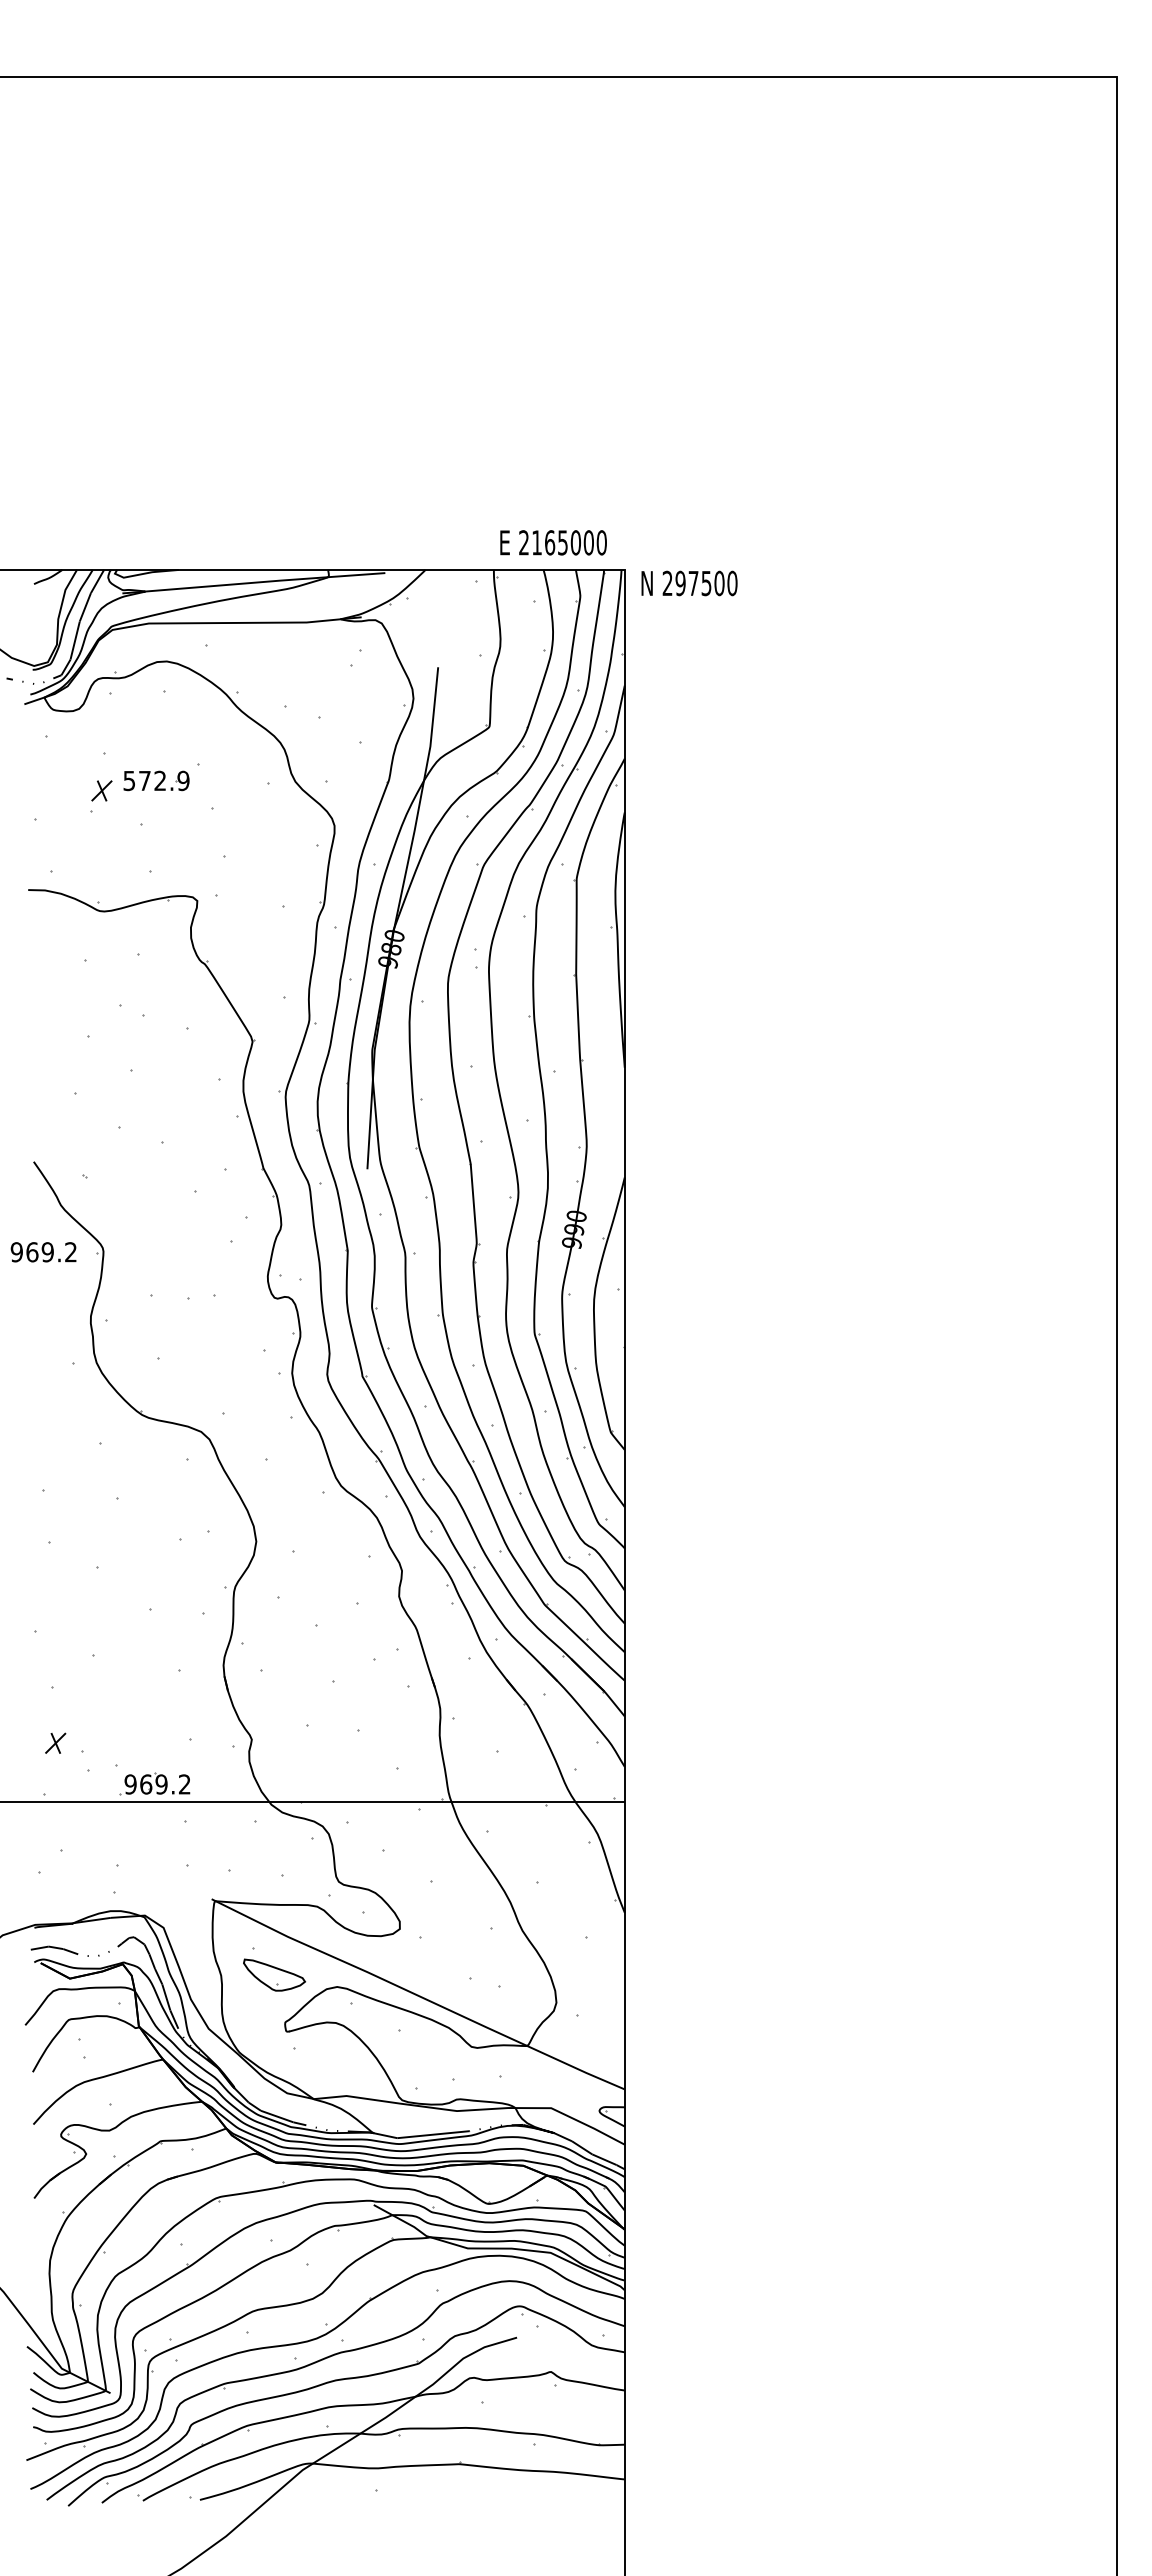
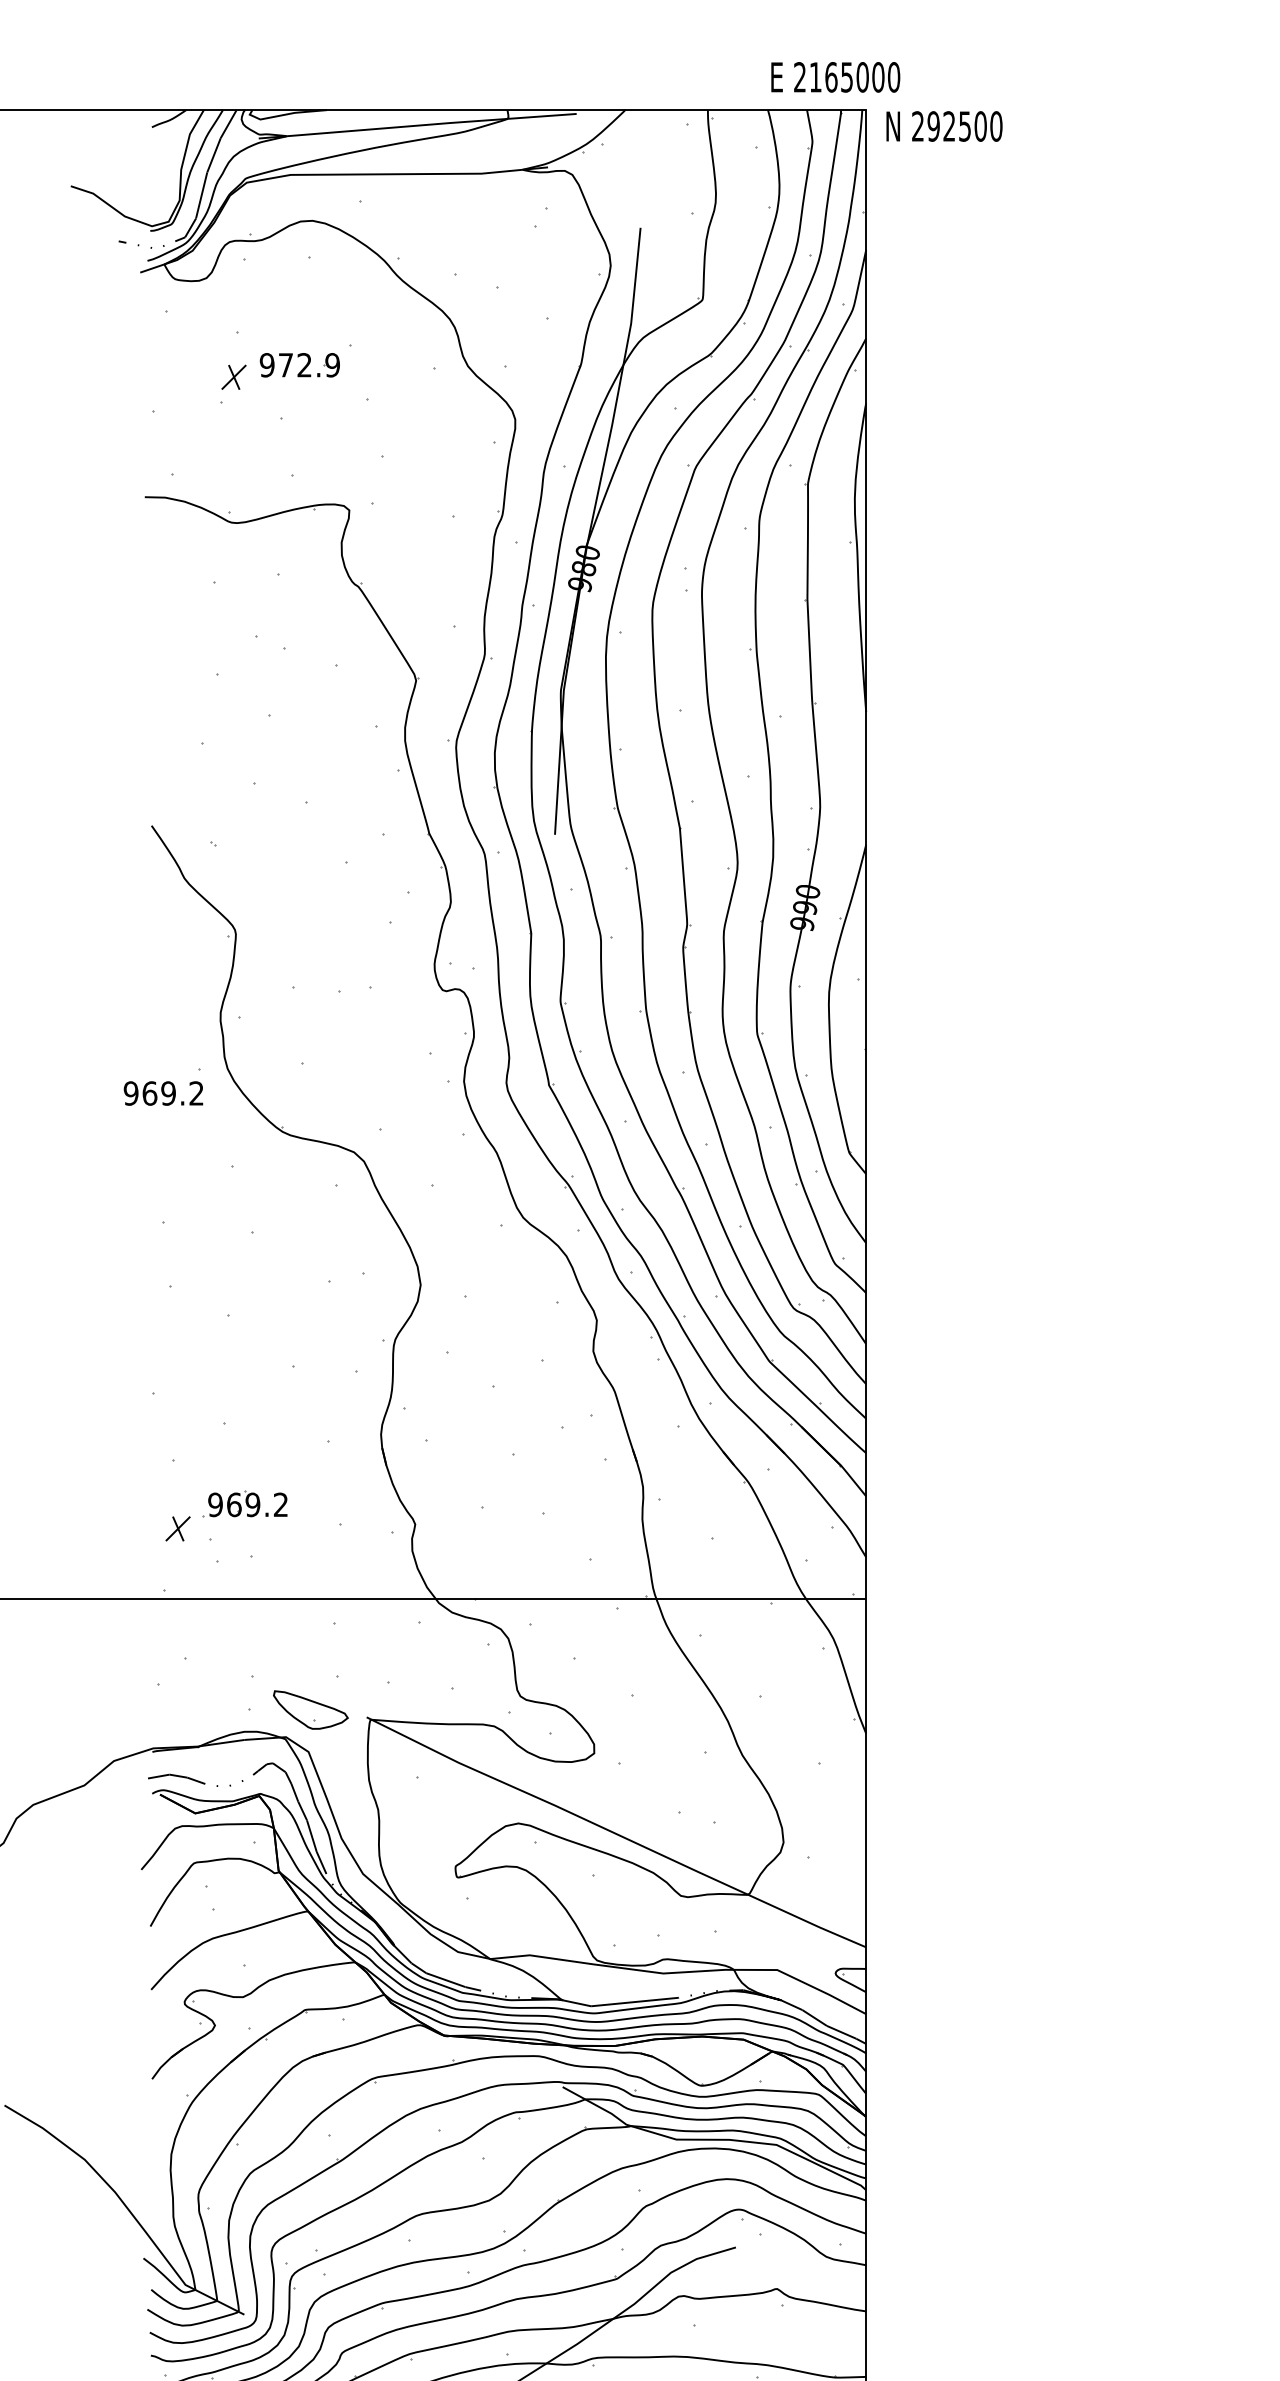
text: (553, 542) -> (835, 76), moved
text: (693, 582) -> (949, 125), 297500 -> 292500
text: (129, 780) -> (267, 364), 572.9 -> 972.9
text: (43, 1252) -> (163, 1093), moved
part: (154, 1783) -> (244, 1503), moved
part: (274, 1974) -> (310, 1709), moved

